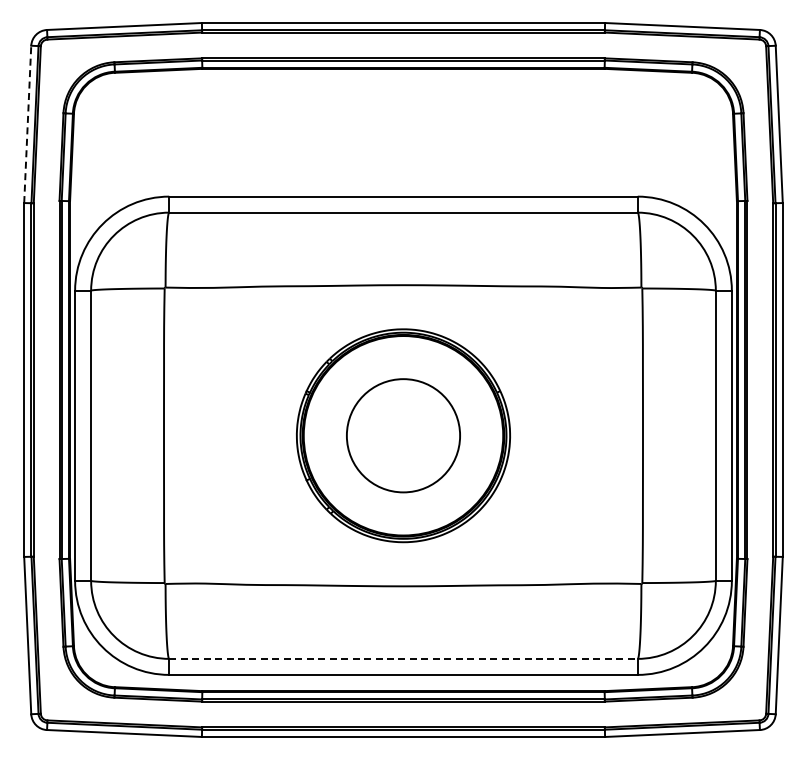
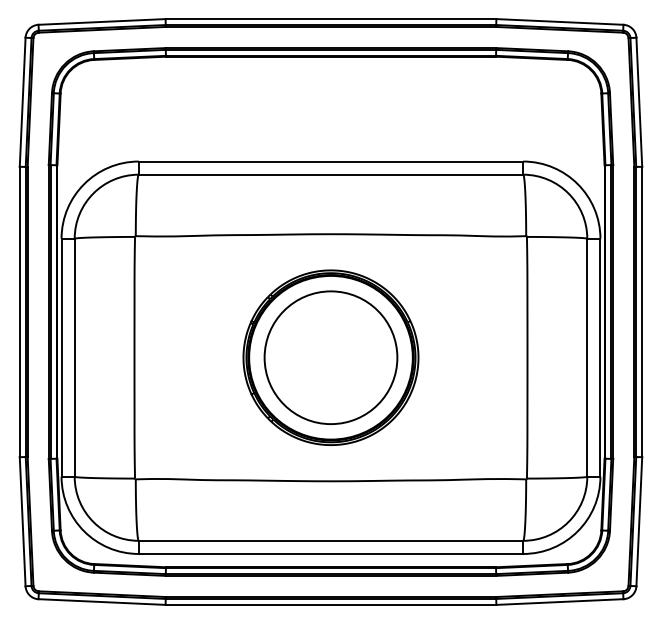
line: (27, 124) -> (22, 102), dashed -> solid
circle: (403, 435) -> (331, 357), size x1.43
line: (403, 658) -> (331, 540), dashed -> solid

